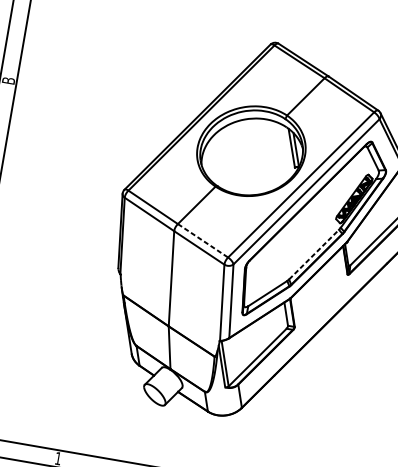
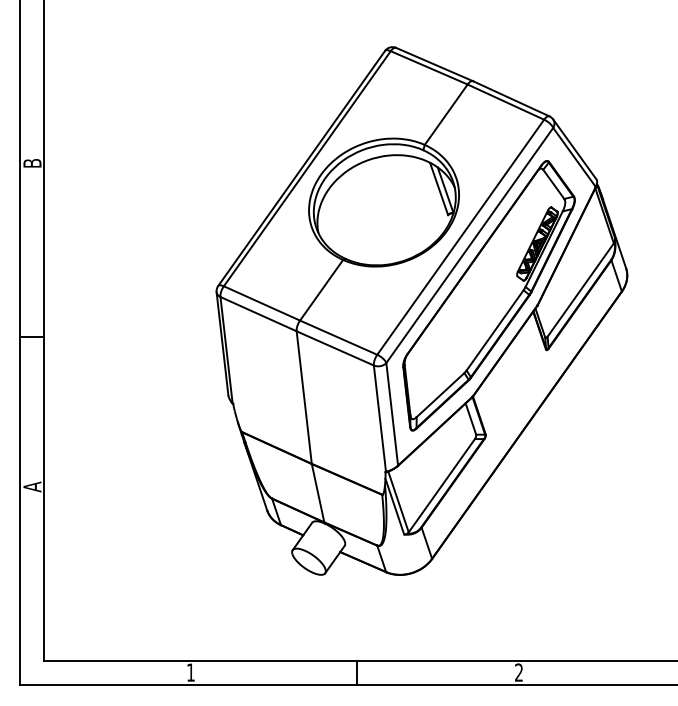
line: (203, 240) -> (339, 337), dashed -> solid
line: (314, 254) -> (495, 329), dashed -> solid

